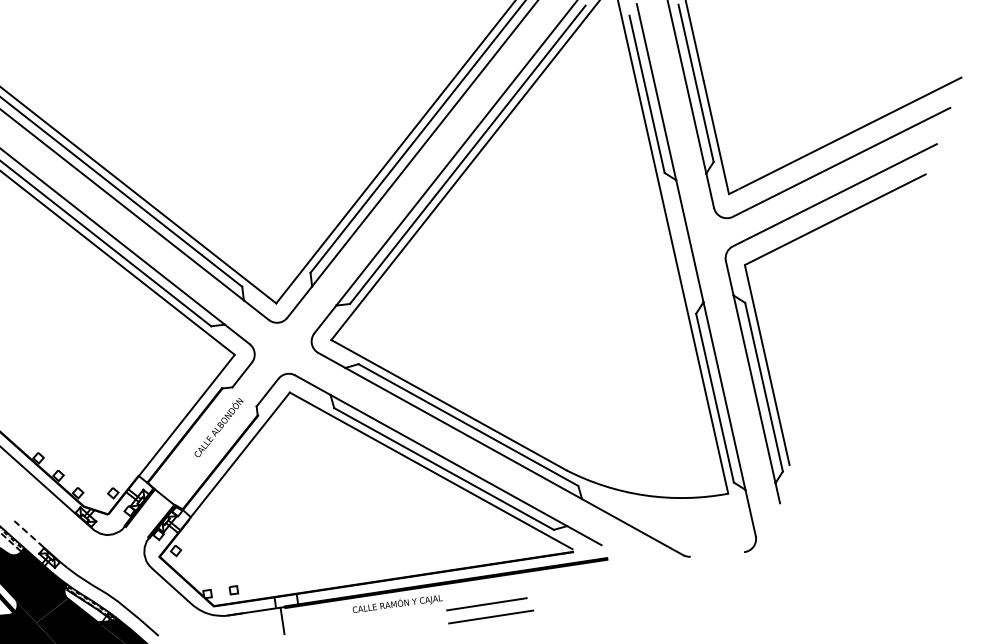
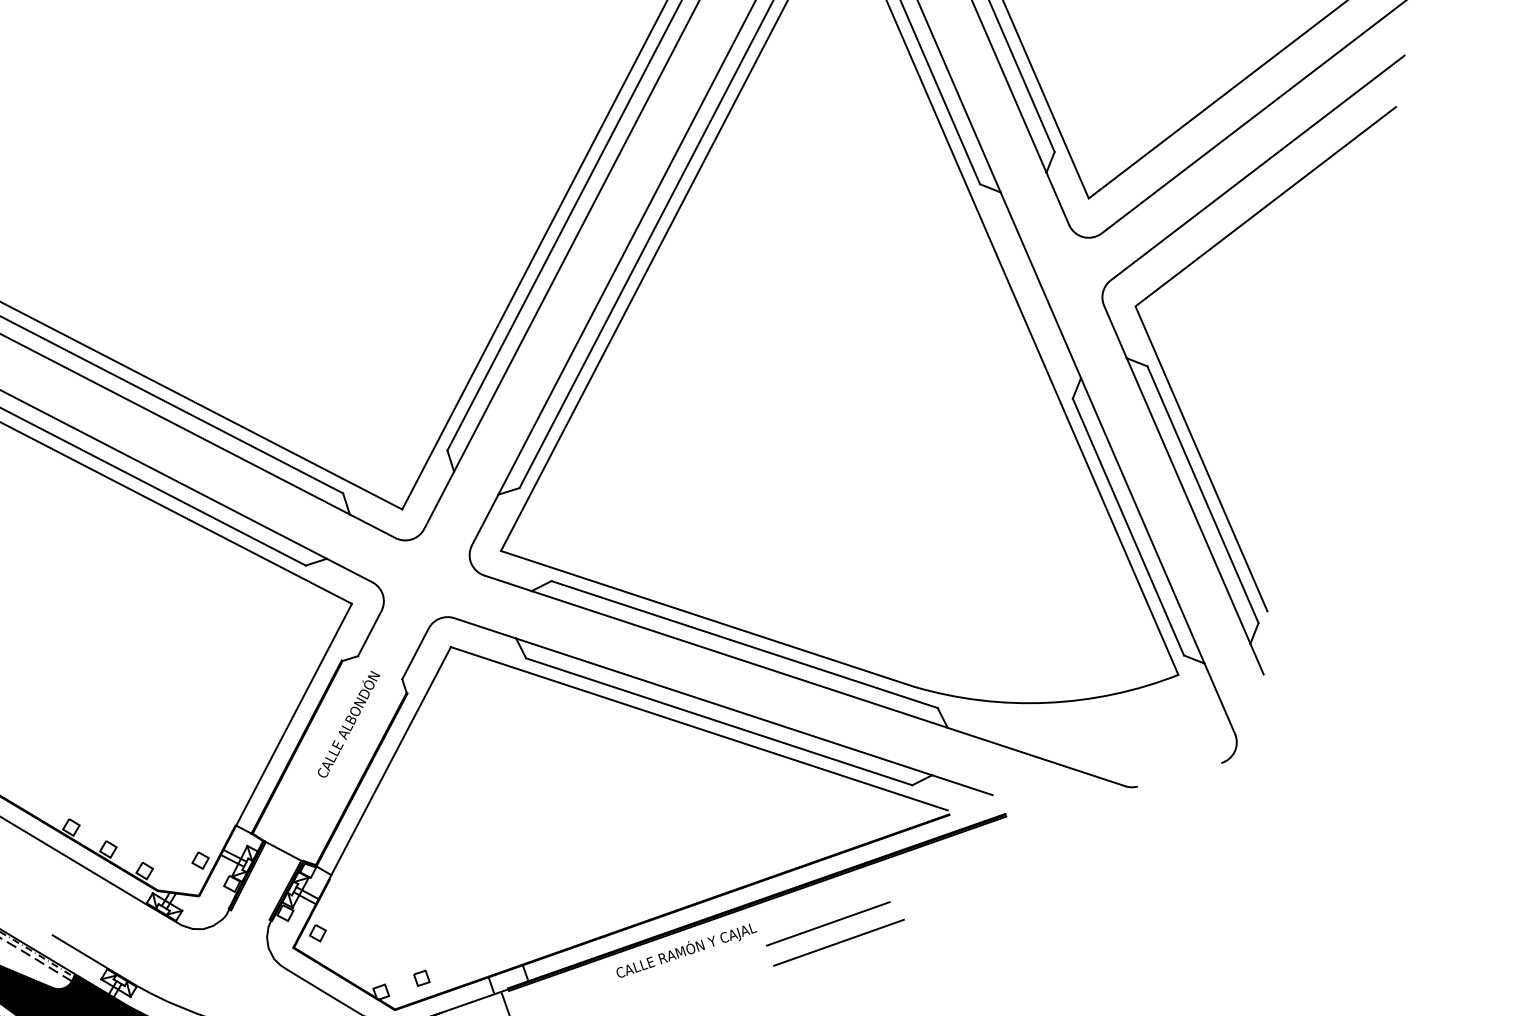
line: (29, 534) -> (80, 951), dashed -> solid

